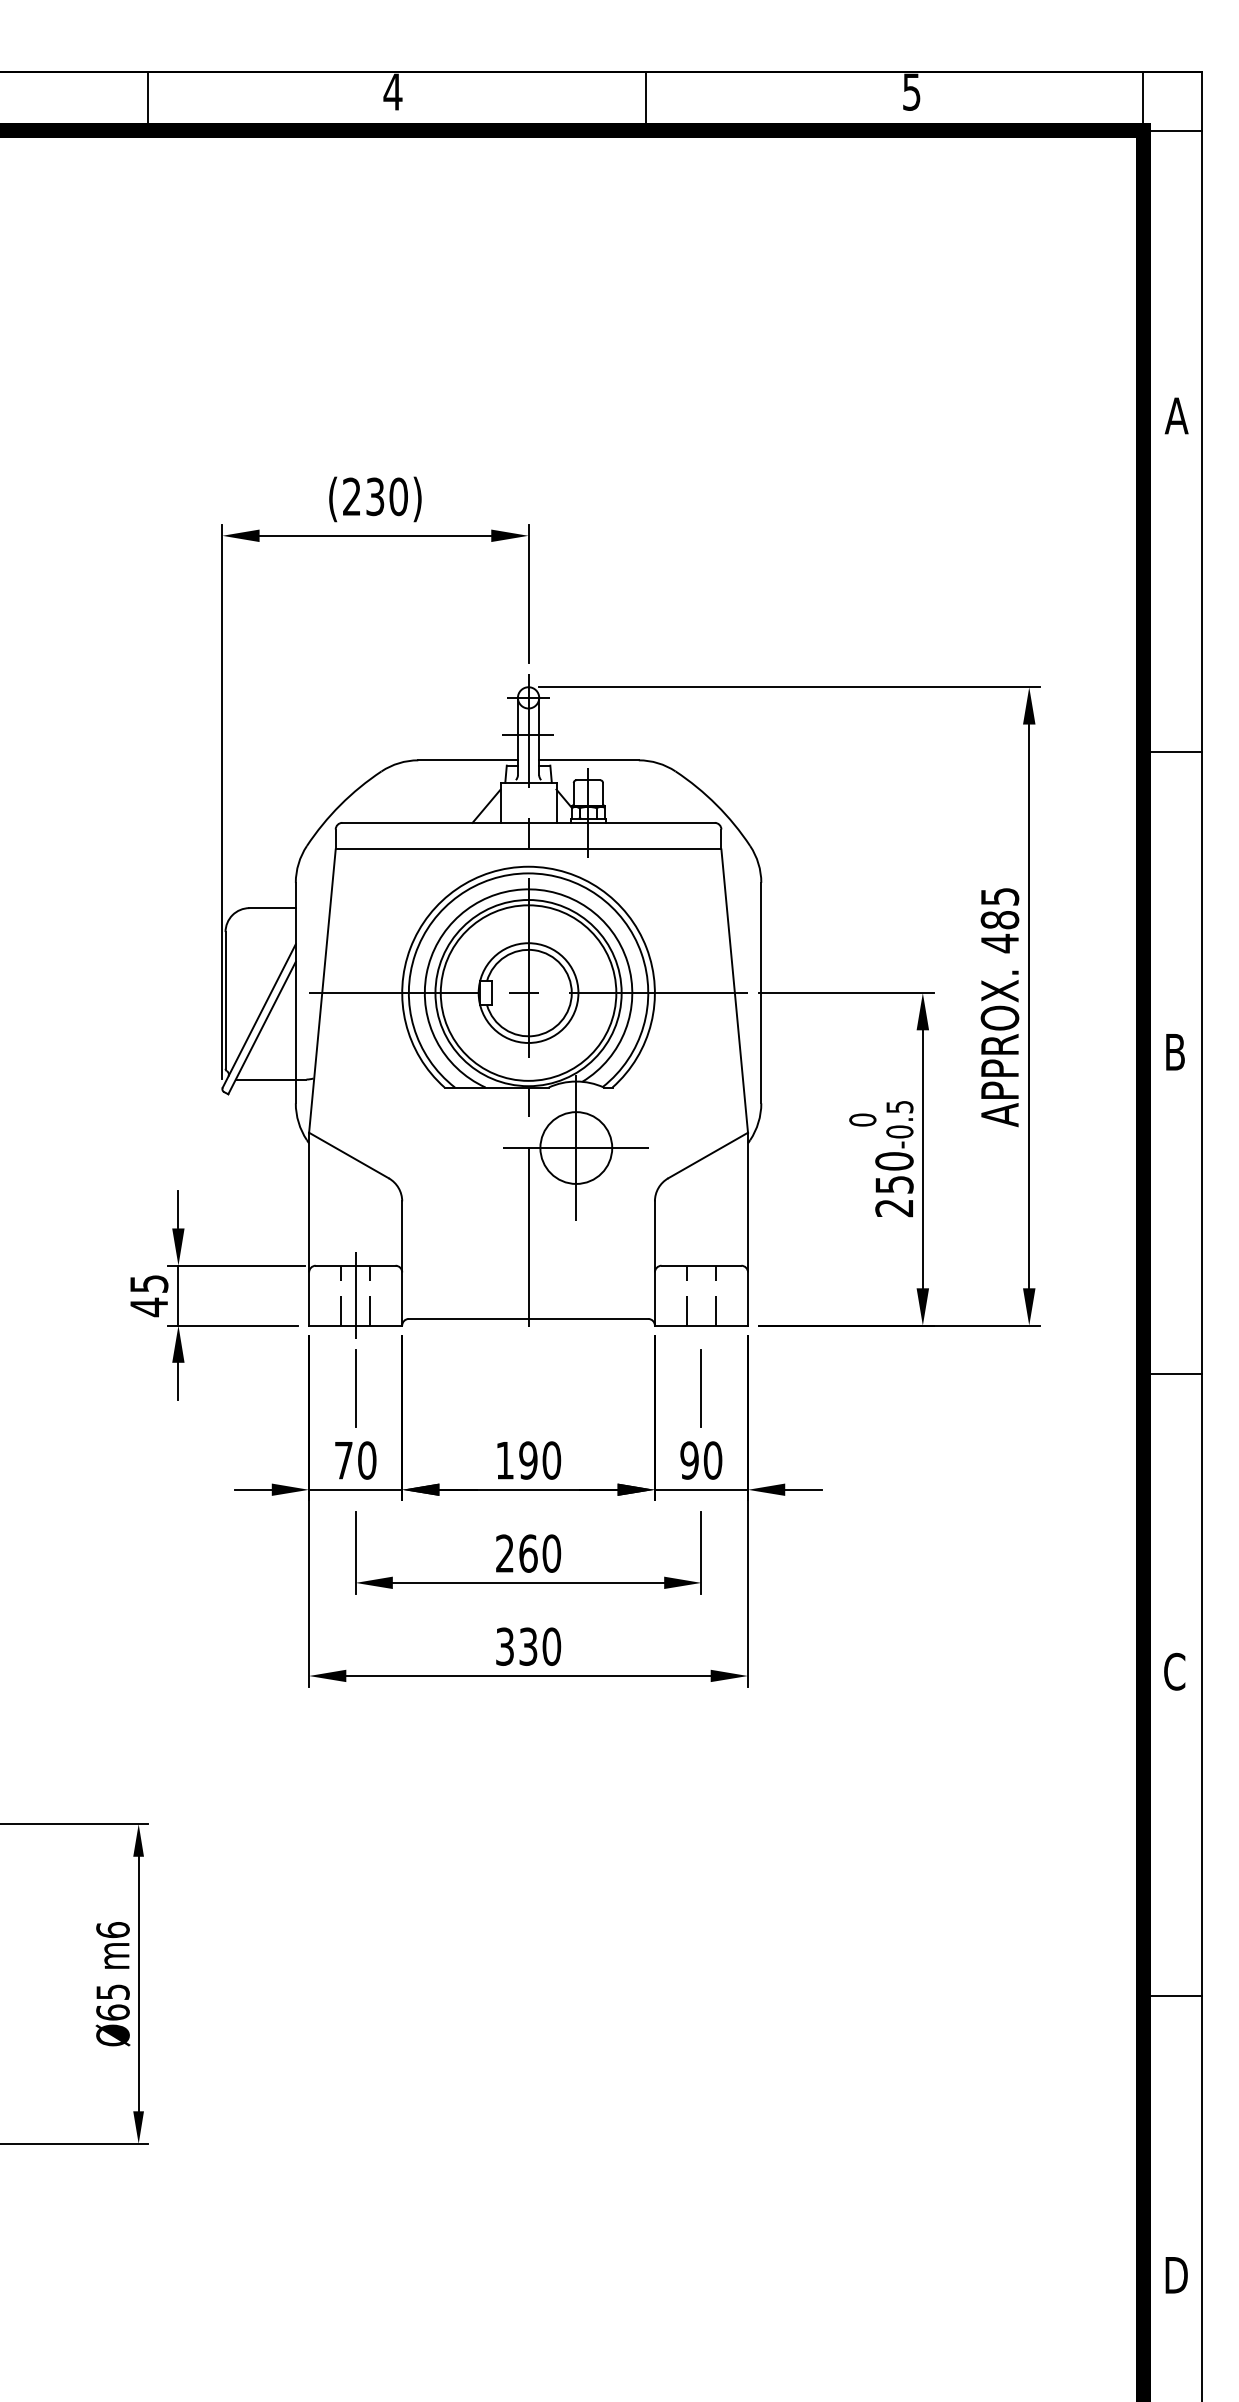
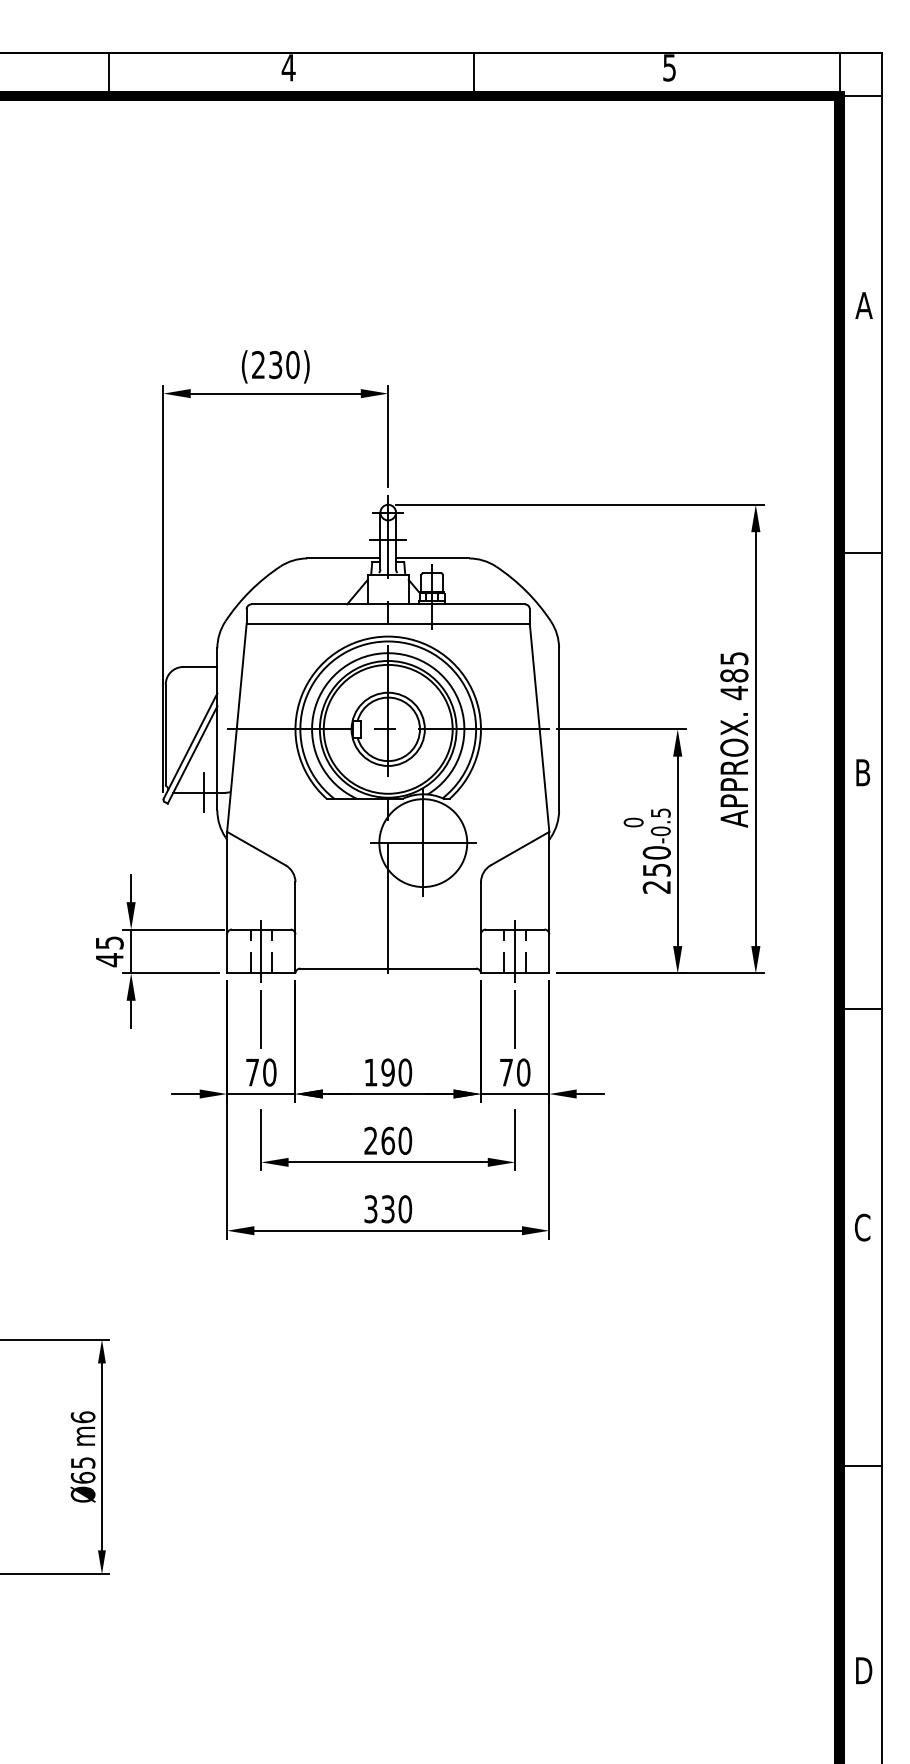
line: (277, 1079) -> (203, 792), added
circle: (576, 1147) -> (423, 842), size x1.67
line: (701, 1295) -> (515, 951), added
text: (689, 1460) -> (506, 1072), 90 -> 70

